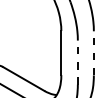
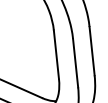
line: (93, 52) -> (91, 50), dashed -> solid
line: (77, 62) -> (75, 63), dashed -> solid

